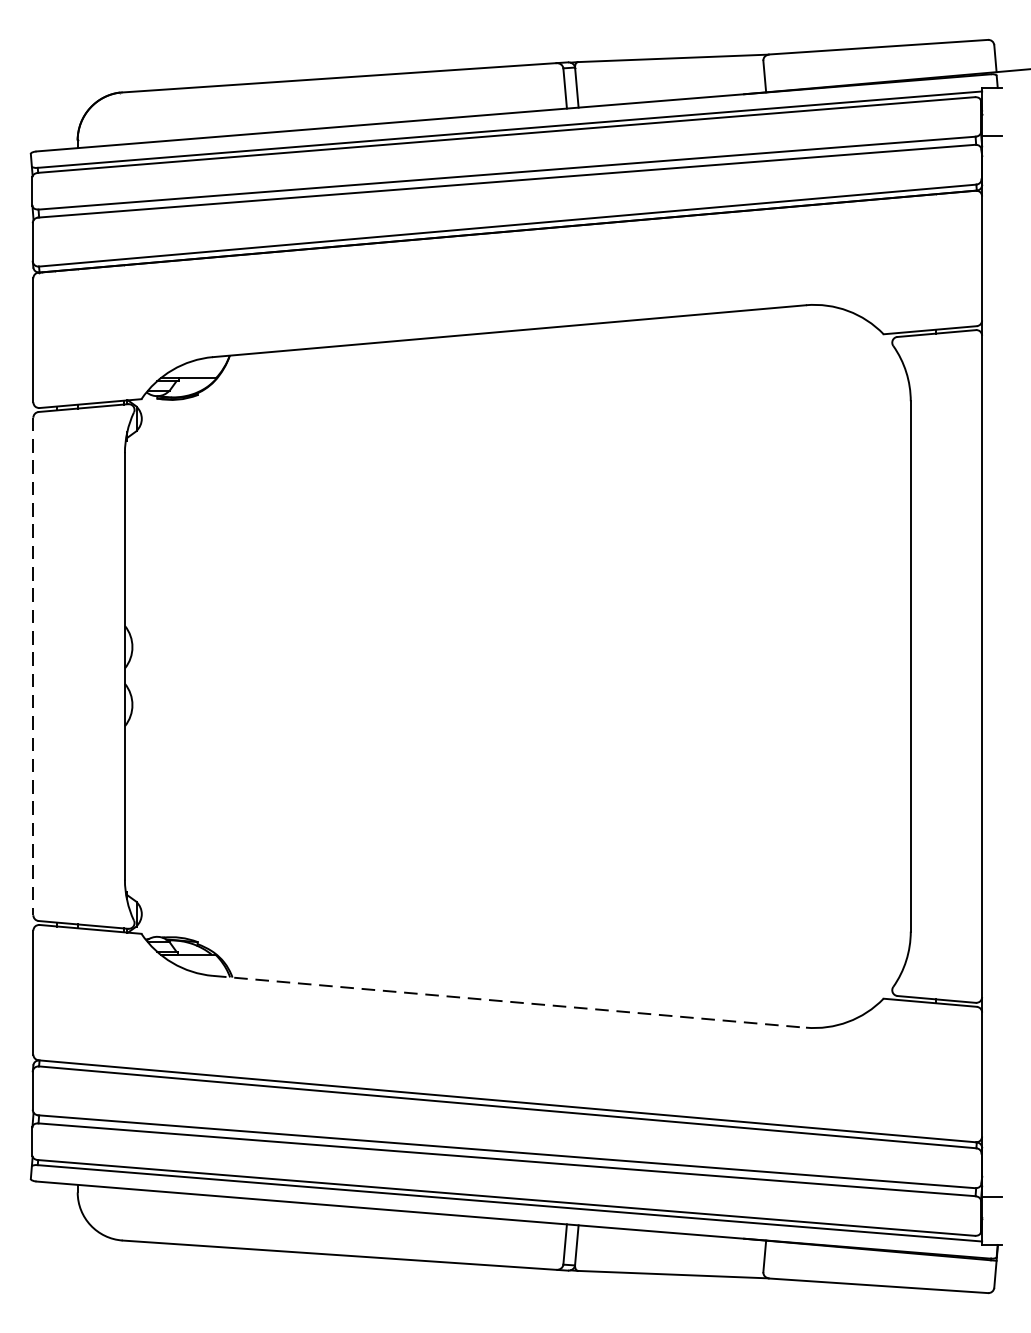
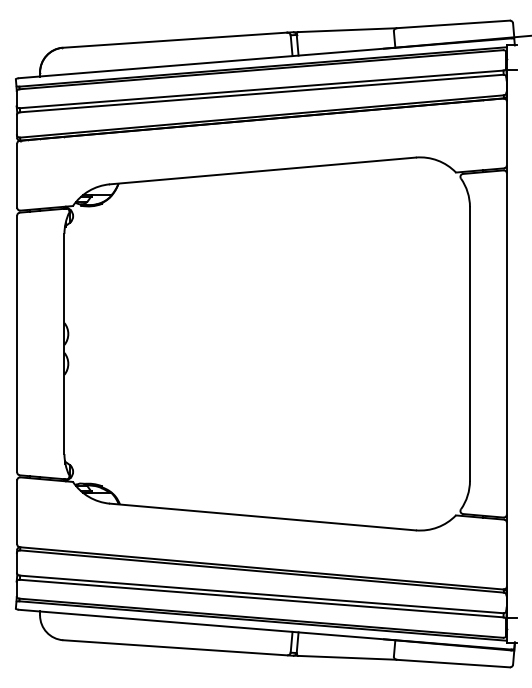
line: (33, 667) -> (17, 344), dashed -> solid
line: (508, 1002) -> (262, 517), dashed -> solid

